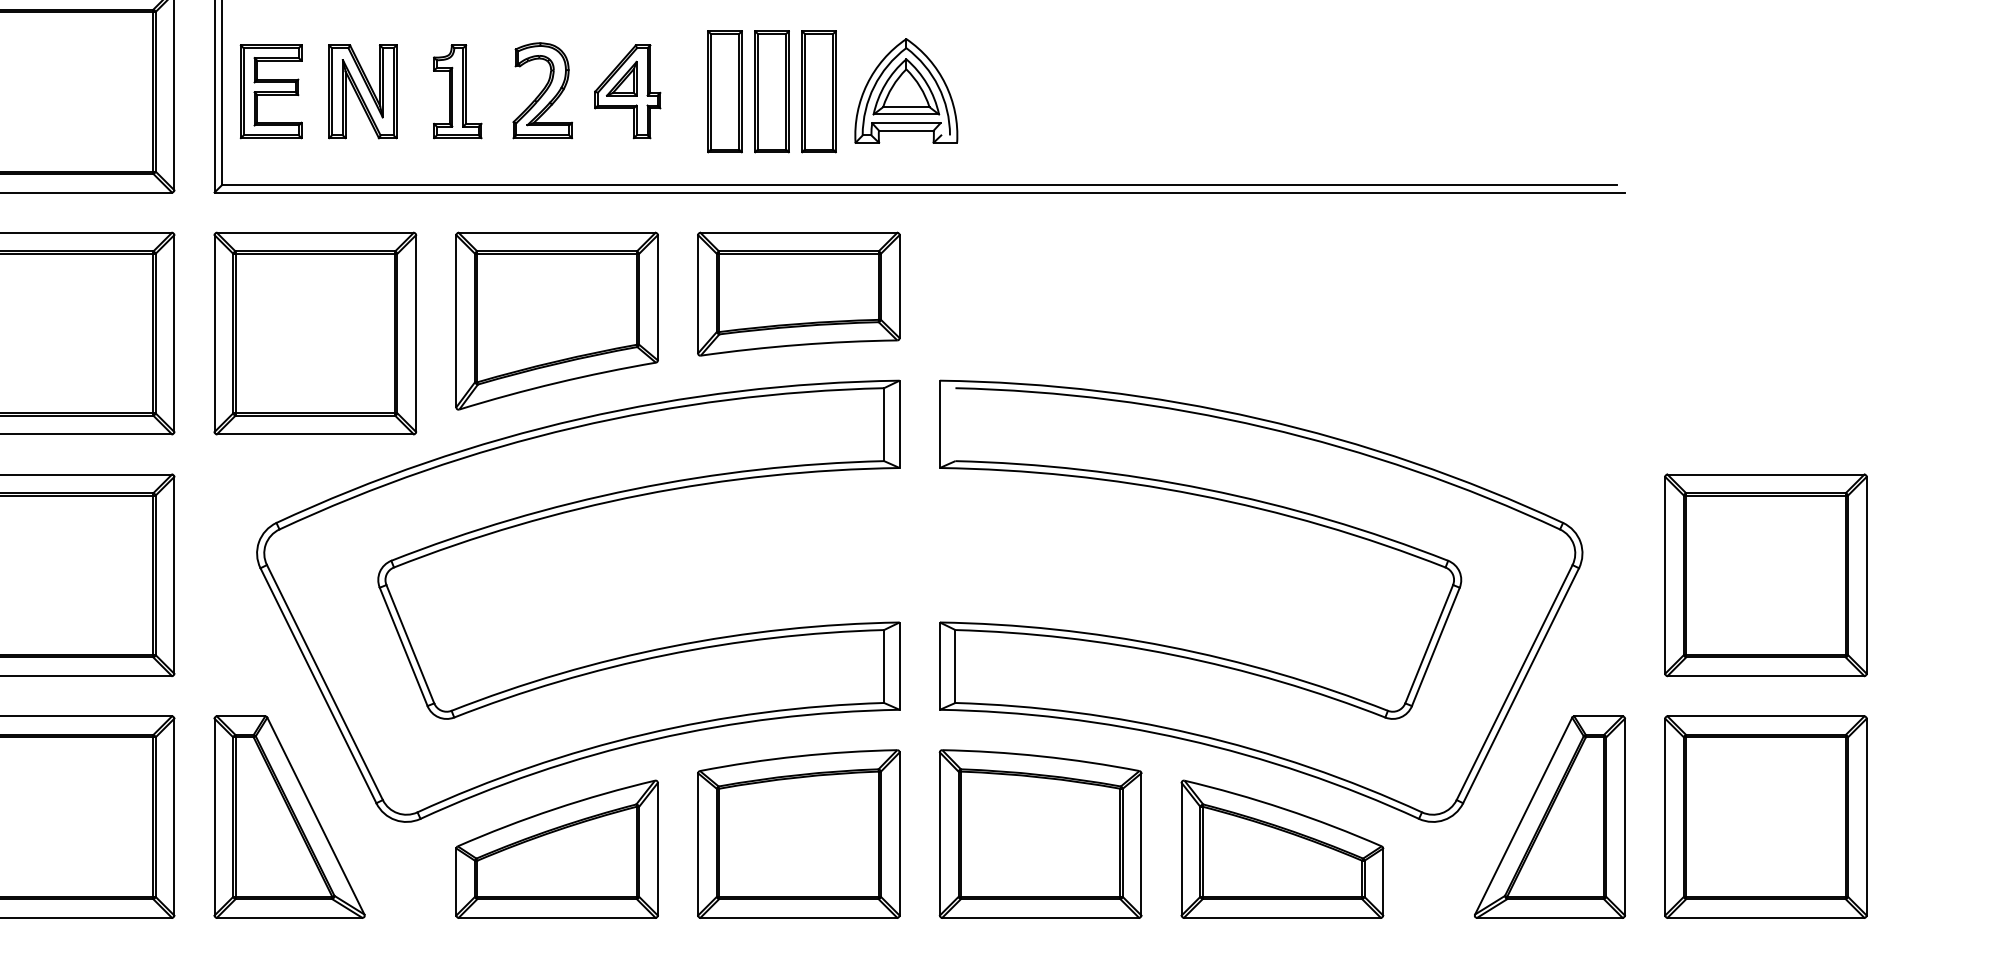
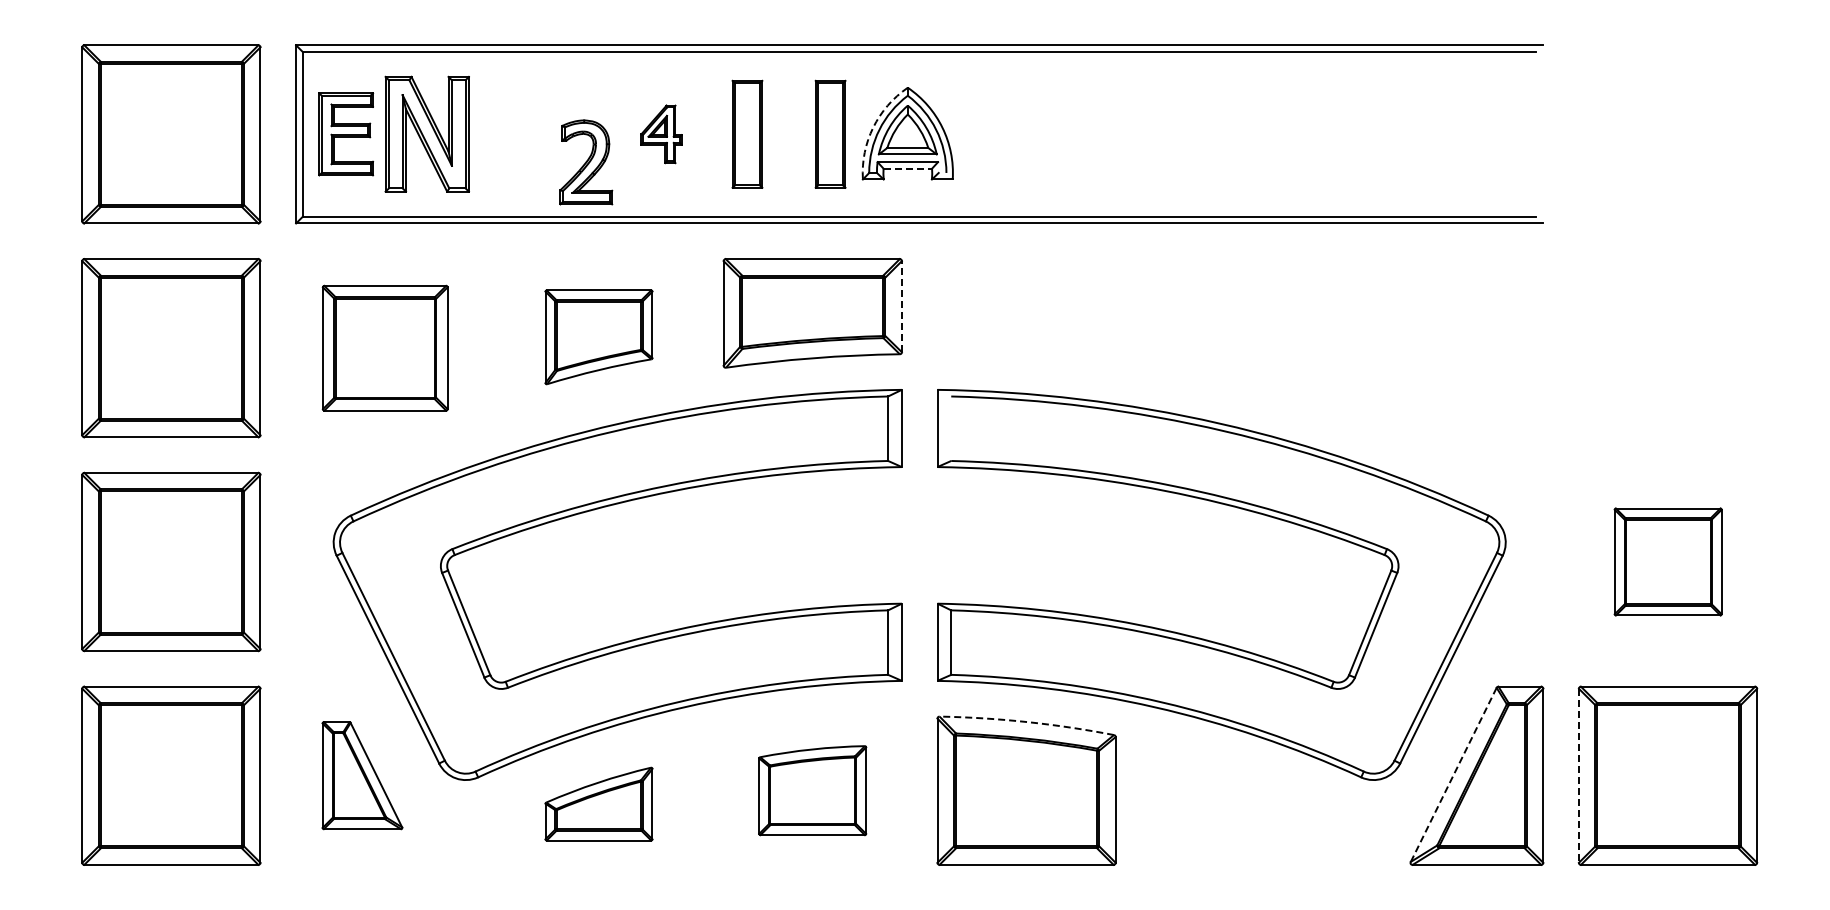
arc: (867, 84) -> (873, 127), solid -> dashed
part: (542, 90) -> (586, 162), moved
part: (771, 90) -> (788, 133), removed
part: (362, 91) -> (426, 134), size x1.4
part: (458, 91) -> (511, 134), removed
part: (627, 91) -> (661, 134), size x0.7
line: (907, 130) -> (908, 168), solid -> dashed
line: (899, 286) -> (901, 306), solid -> dashed
part: (556, 321) -> (598, 337), size x0.6
part: (315, 333) -> (385, 348), size x0.7
part: (1766, 574) -> (1668, 561), size x0.6
arc: (1041, 756) -> (1027, 722), solid -> dashed
line: (1523, 815) -> (1453, 774), solid -> dashed
part: (289, 816) -> (362, 775), size x0.6
line: (1664, 817) -> (1578, 776), solid -> dashed
part: (798, 833) -> (812, 790), size x0.6
part: (556, 848) -> (598, 803), size x0.6
part: (1282, 848) -> (1240, 803), removed

